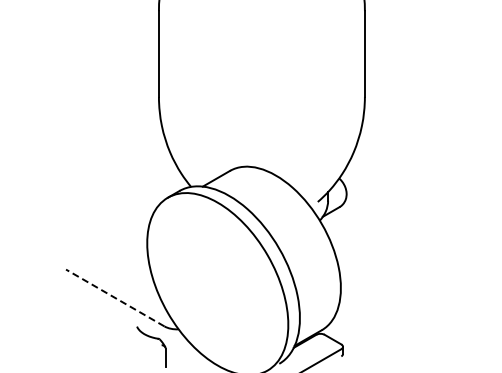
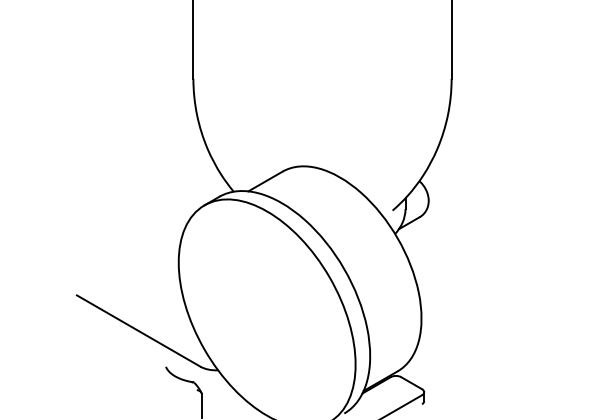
line: (115, 297) -> (138, 330), dashed -> solid

